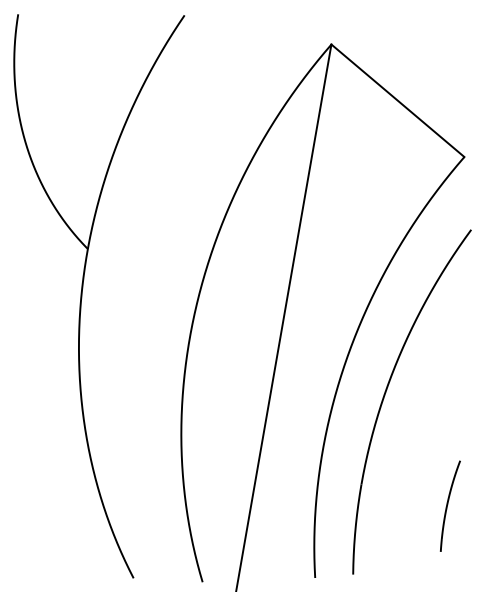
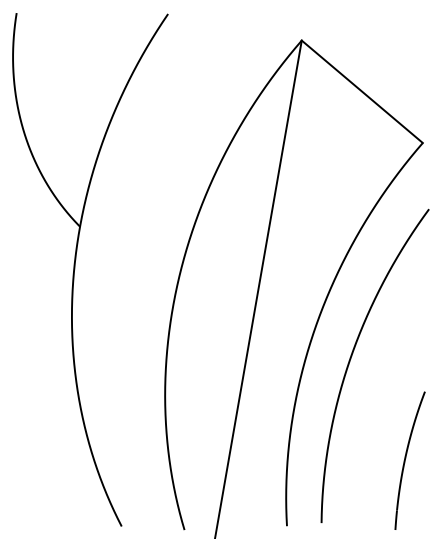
part: (450, 506) -> (410, 461), size x1.67

